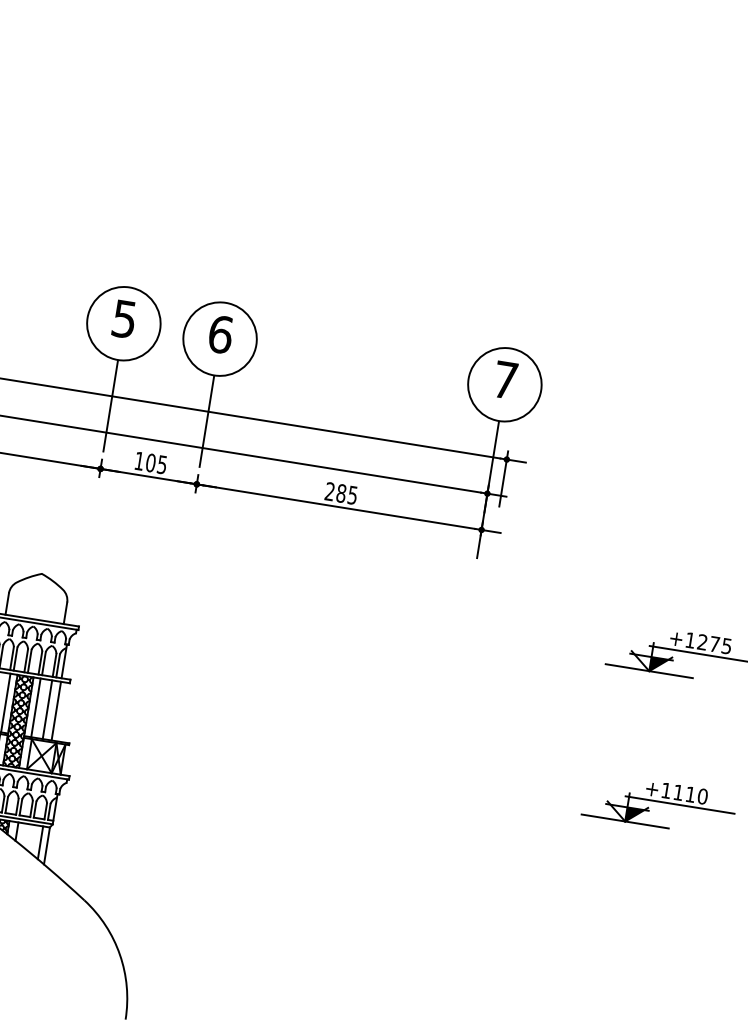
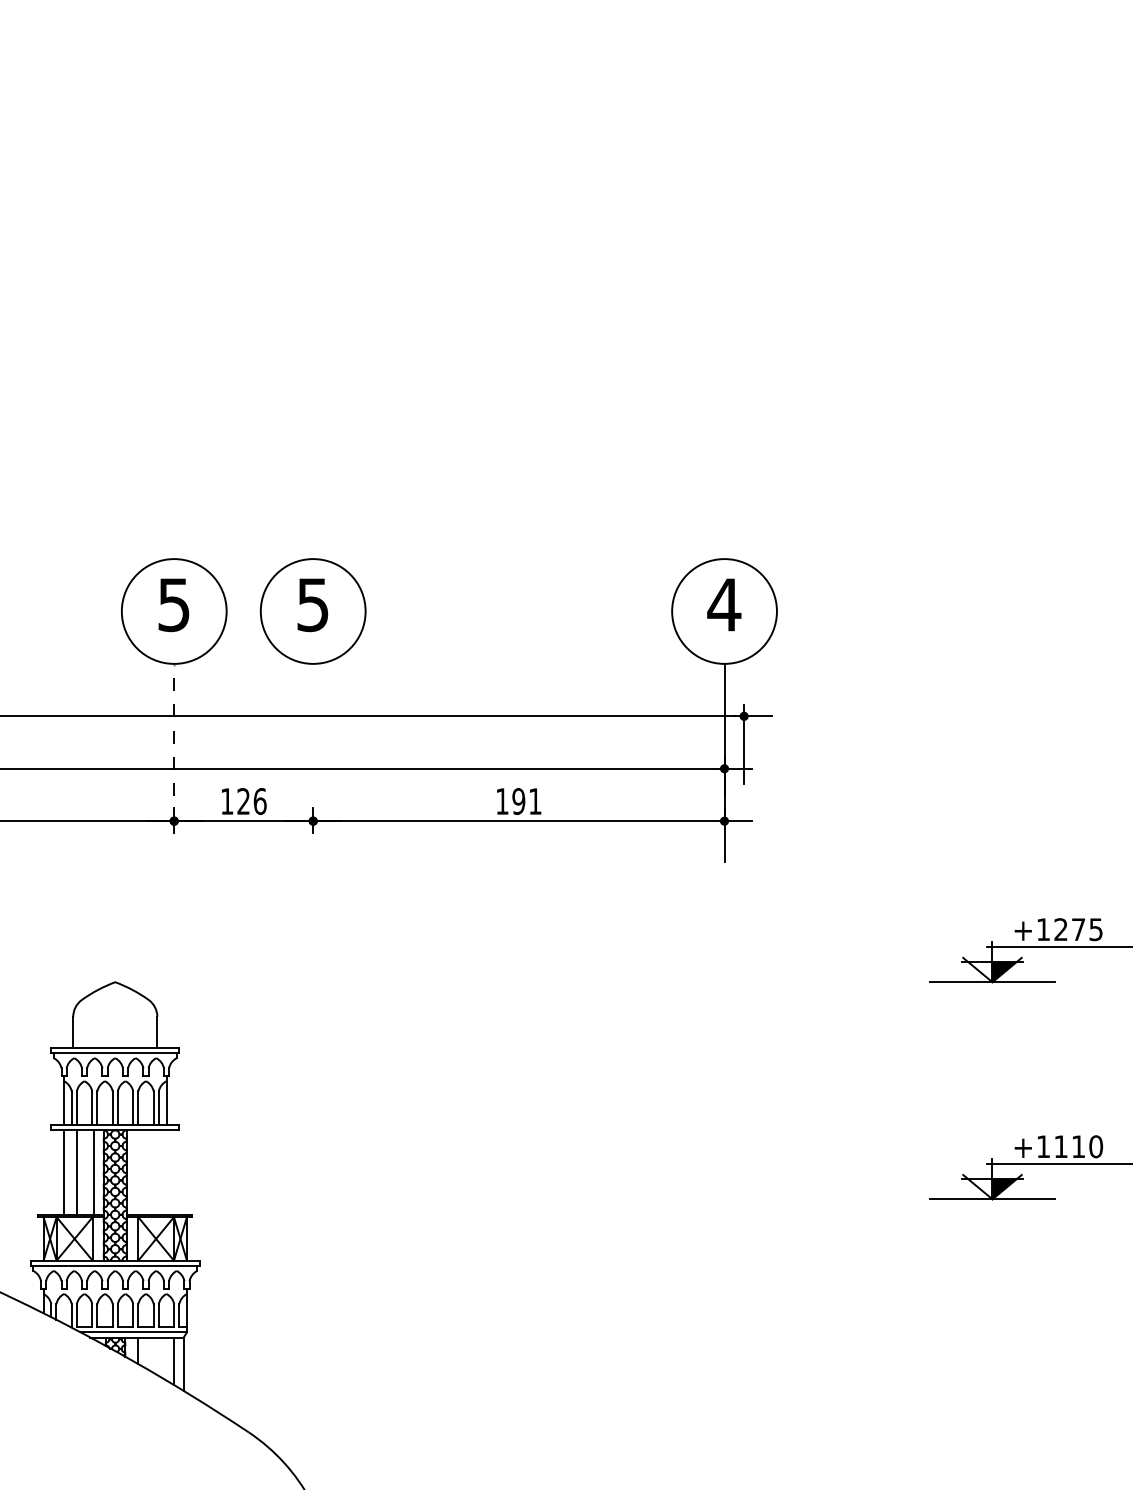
text: (221, 334) -> (313, 604), 6 -> 5
text: (505, 379) -> (724, 604), 7 -> 4
line: (110, 406) -> (174, 730), solid -> dashed
line: (207, 421) -> (313, 730), removed
text: (156, 463) -> (251, 801), 105 -> 126
text: (341, 493) -> (518, 801), 285 -> 191
line: (36, 707) -> (137, 1171), removed
line: (47, 709) -> (153, 1171), removed
line: (56, 710) -> (166, 1171), removed

